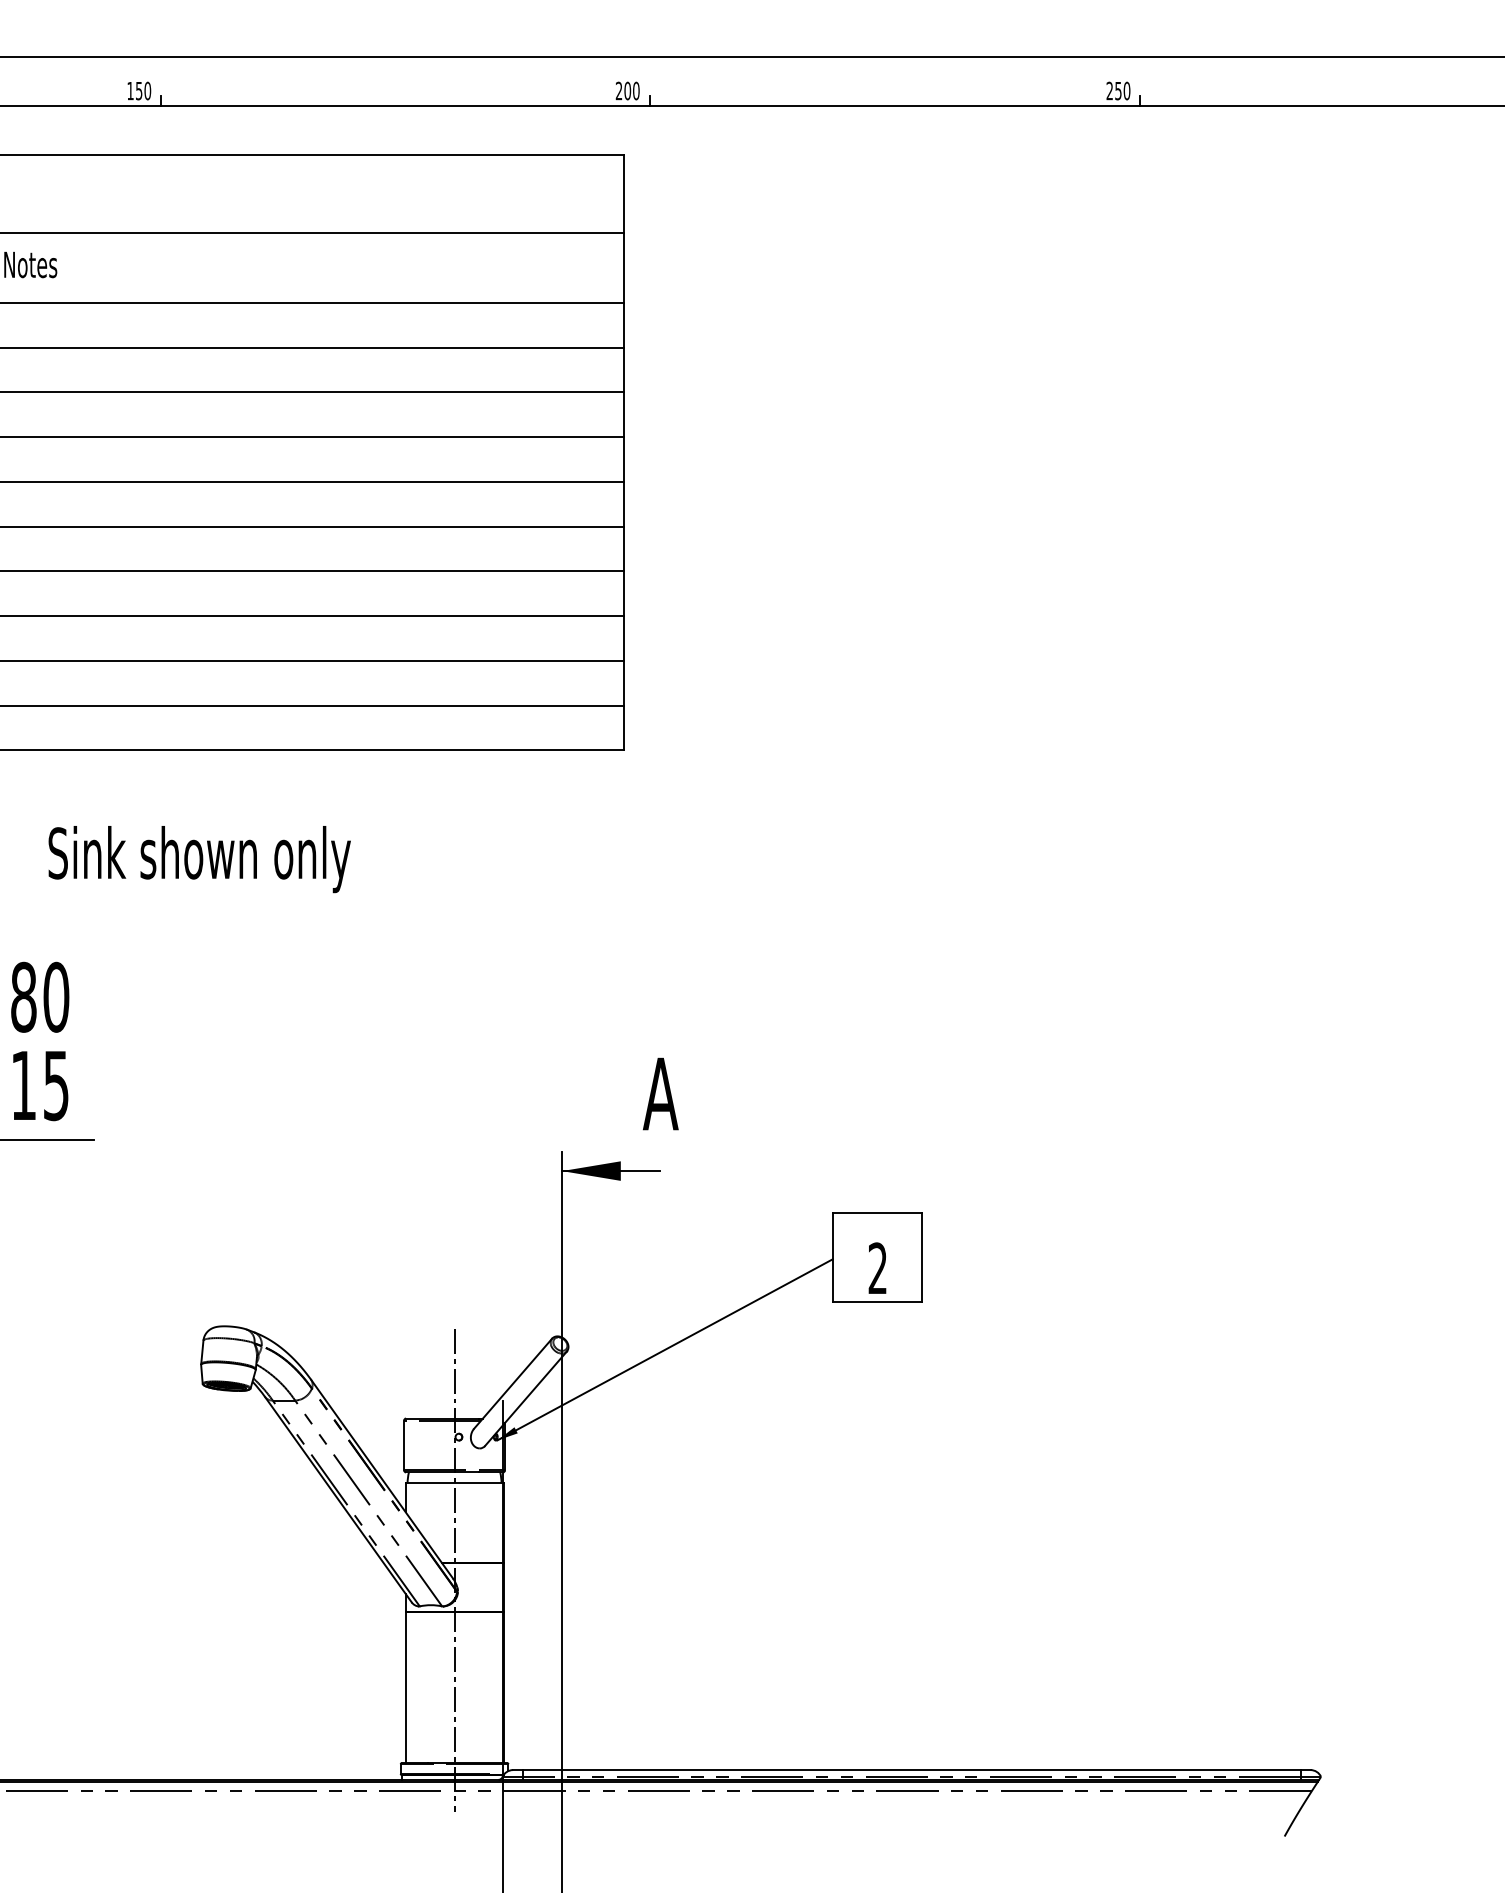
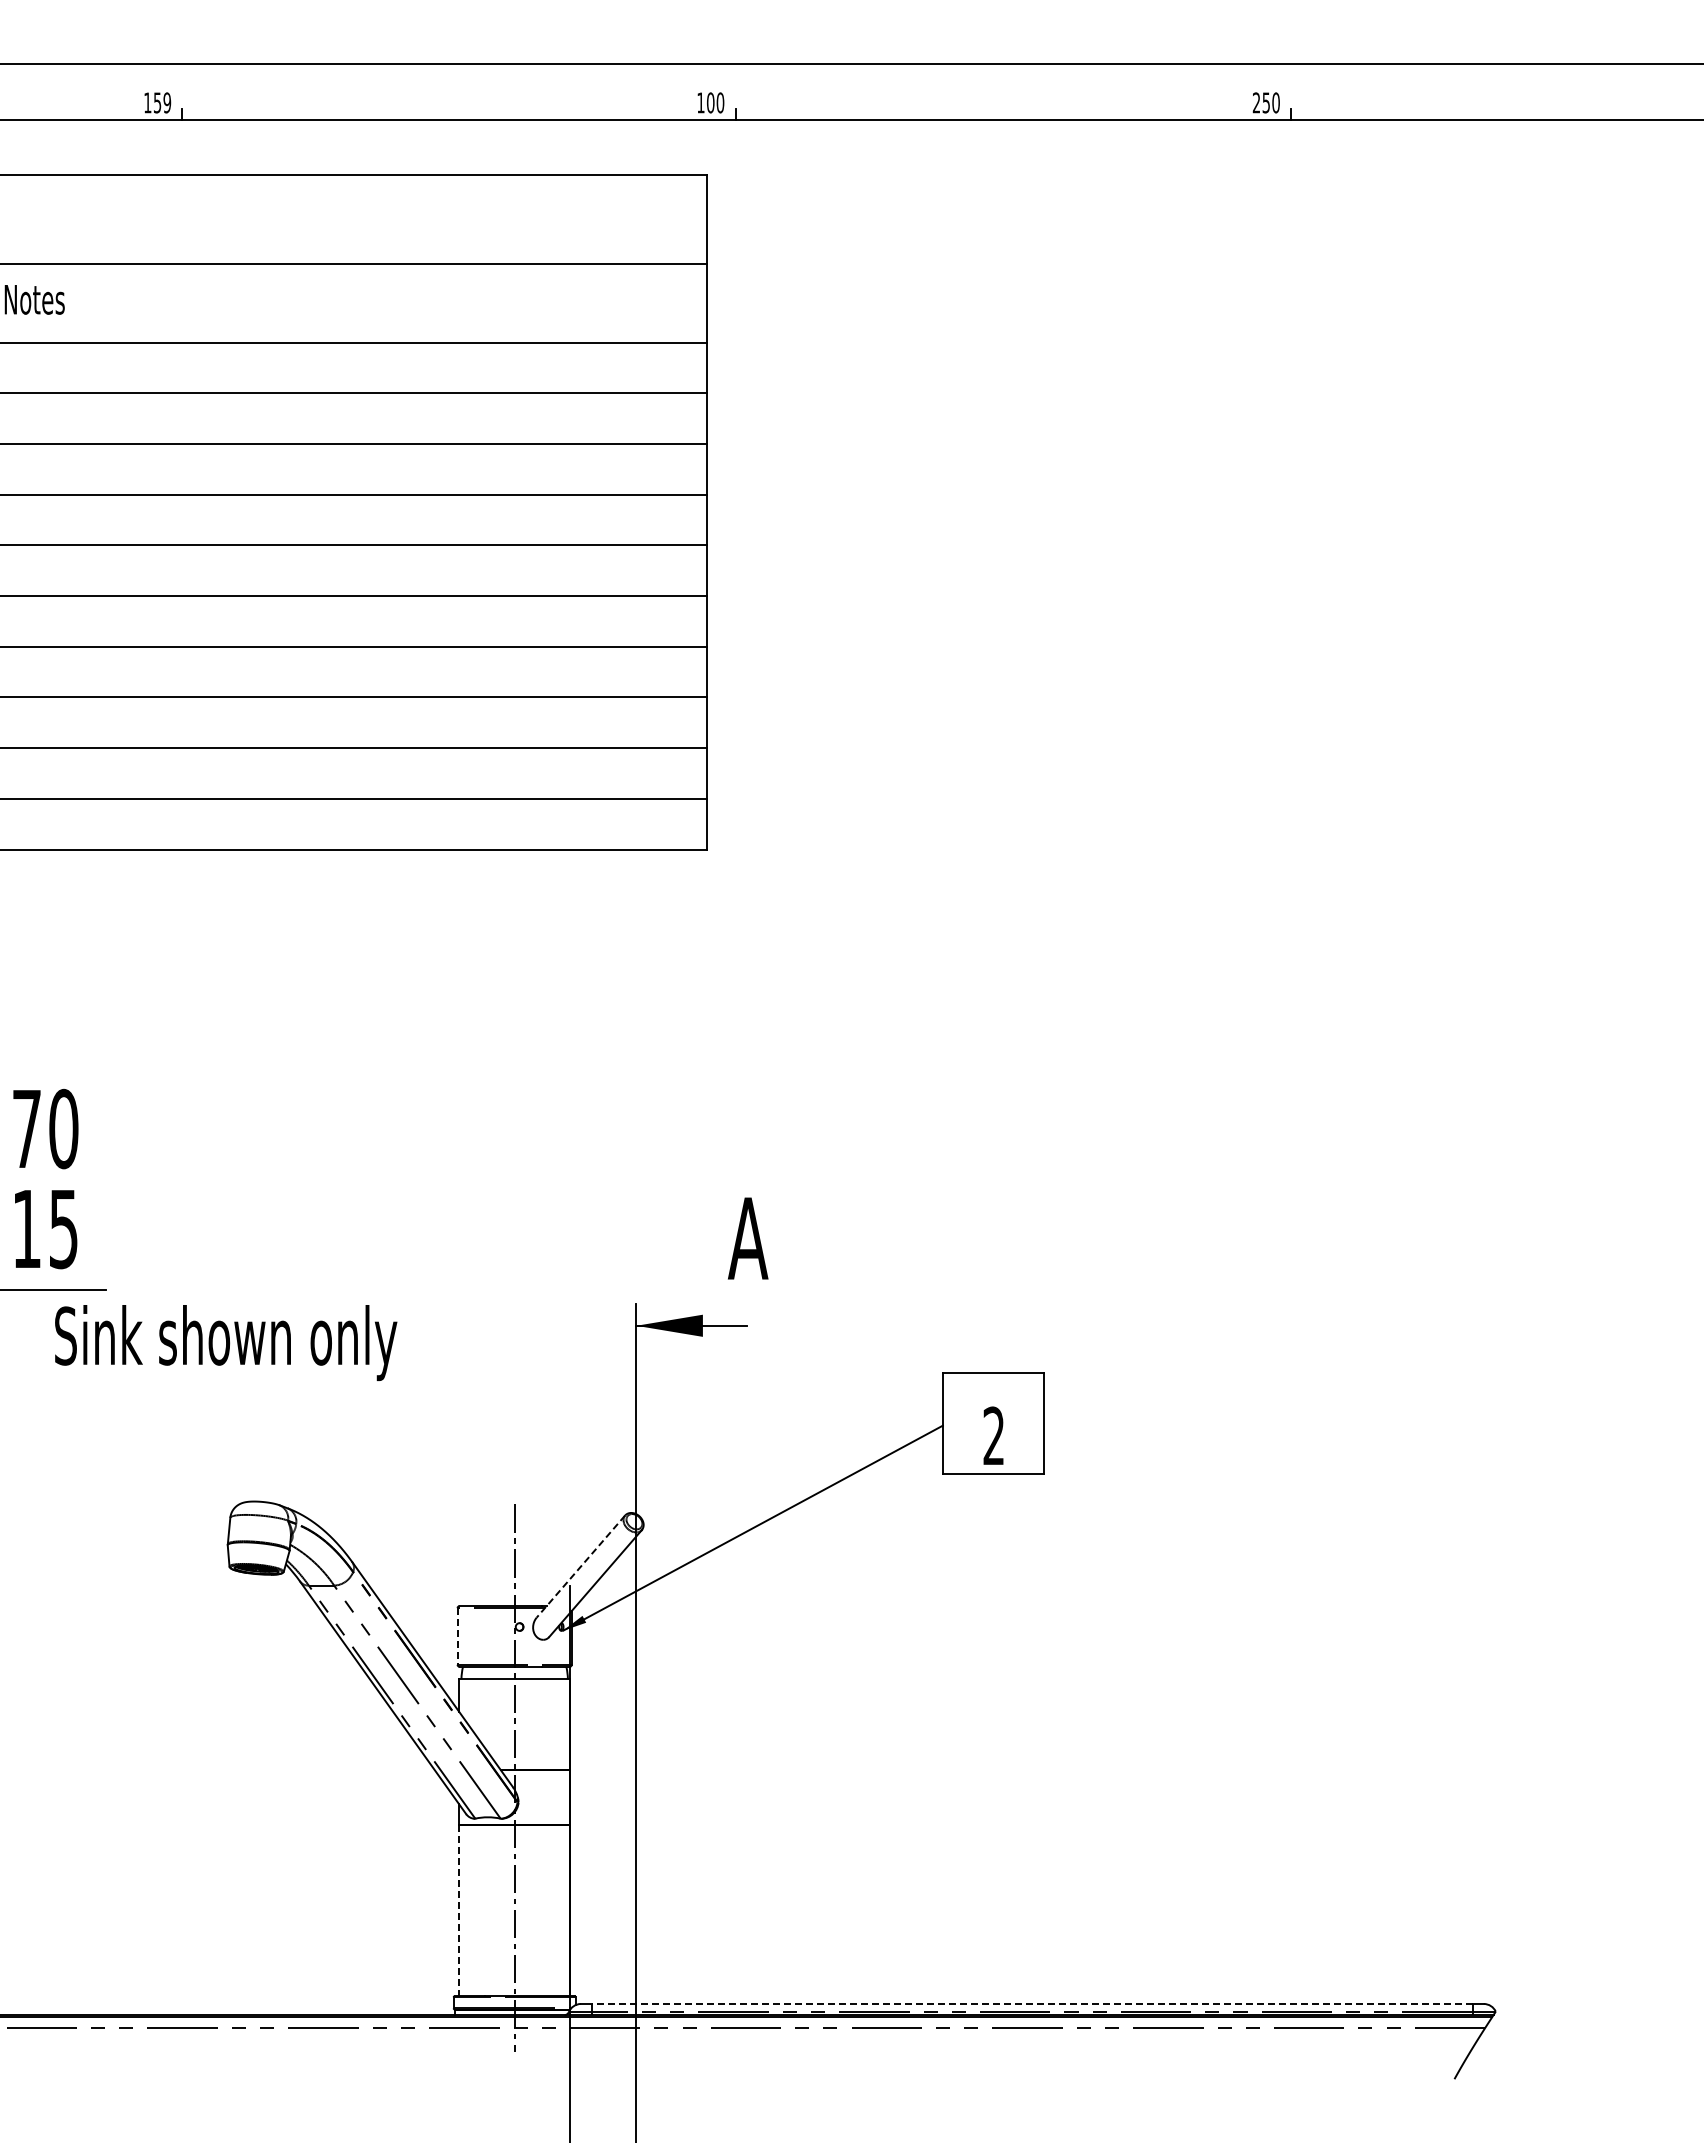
text: (147, 90) -> (166, 102), 150 -> 159
text: (618, 90) -> (700, 102), 200 -> 100
text: (200, 859) -> (226, 1342), moved
text: (23, 996) -> (26, 1128), 80 -> 70
line: (512, 1383) -> (580, 1566), solid -> dashed
line: (404, 1445) -> (457, 1636), solid -> dashed
line: (405, 1688) -> (459, 1911), solid -> dashed
line: (911, 1769) -> (1031, 2003), solid -> dashed

